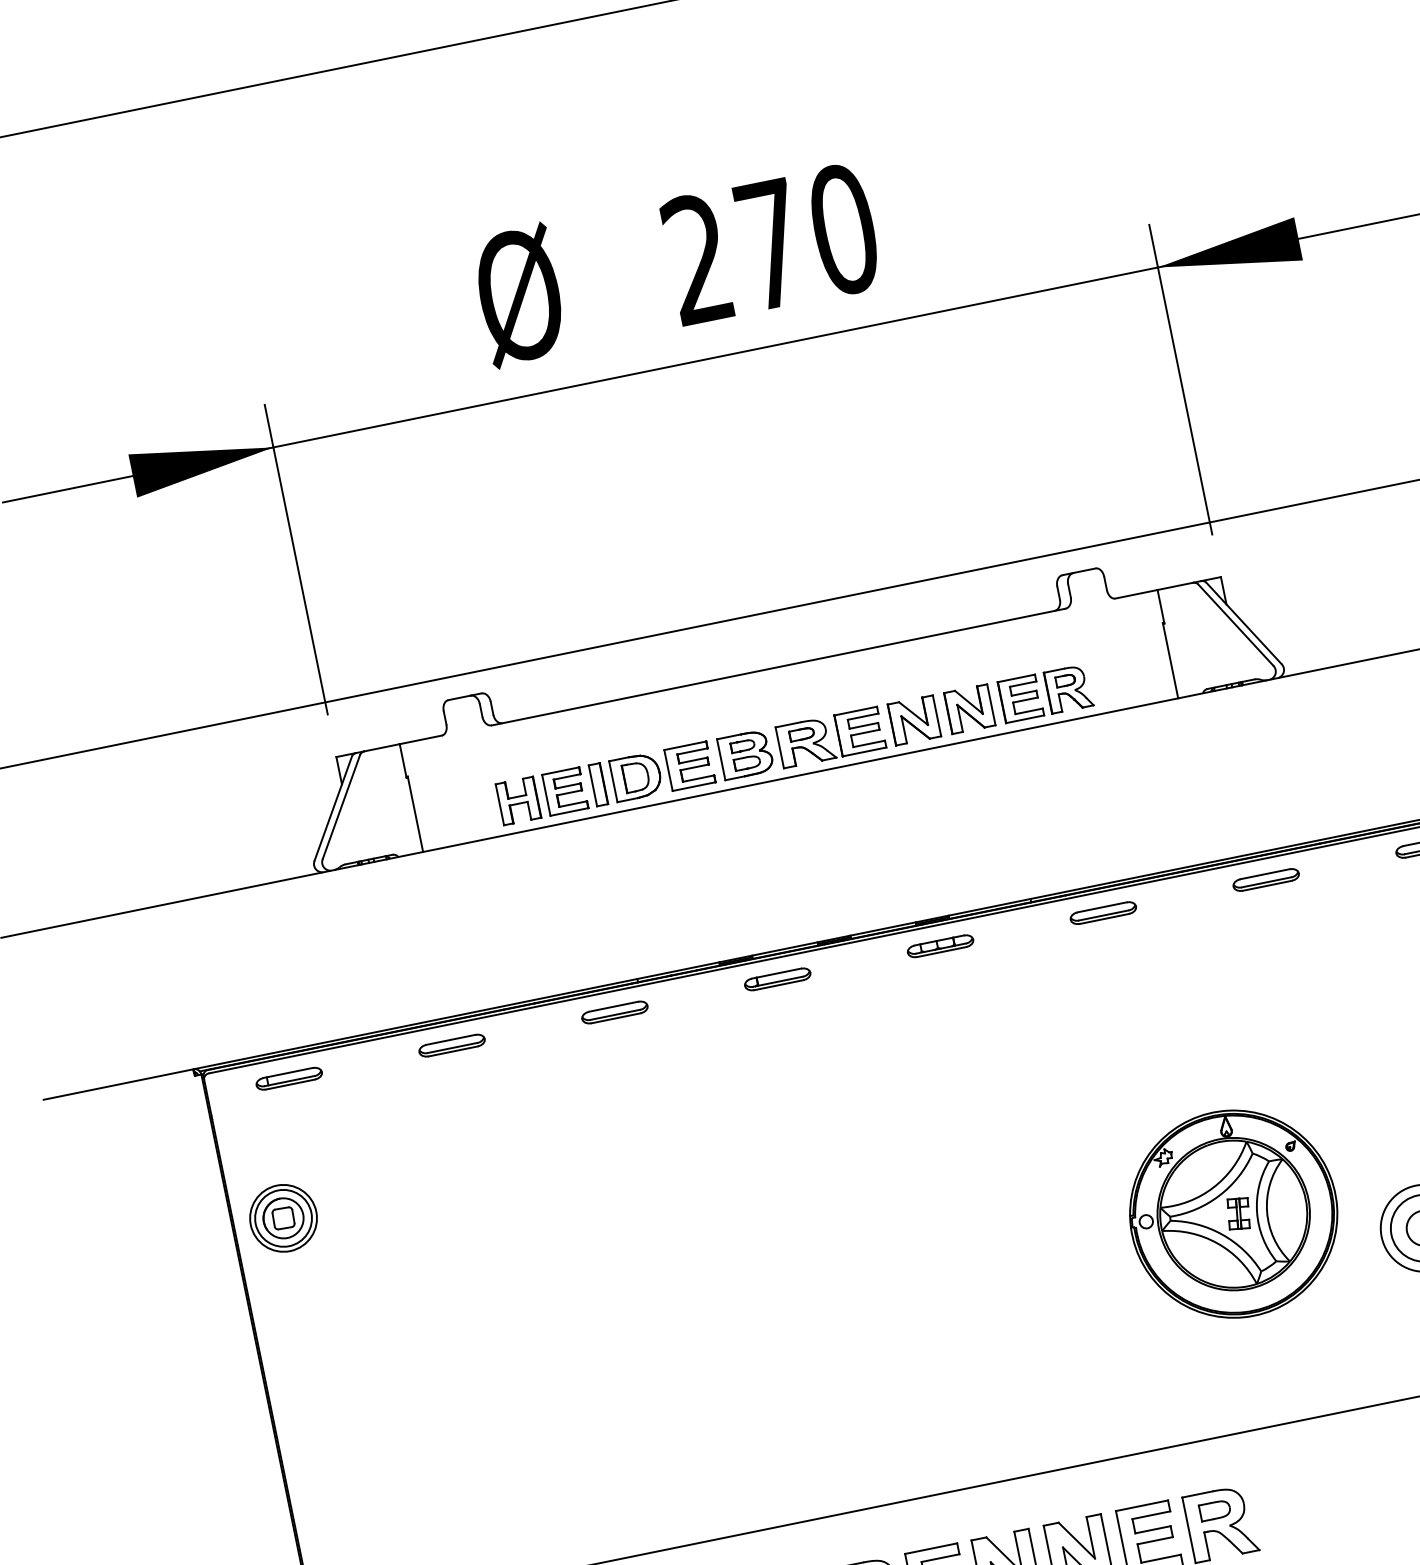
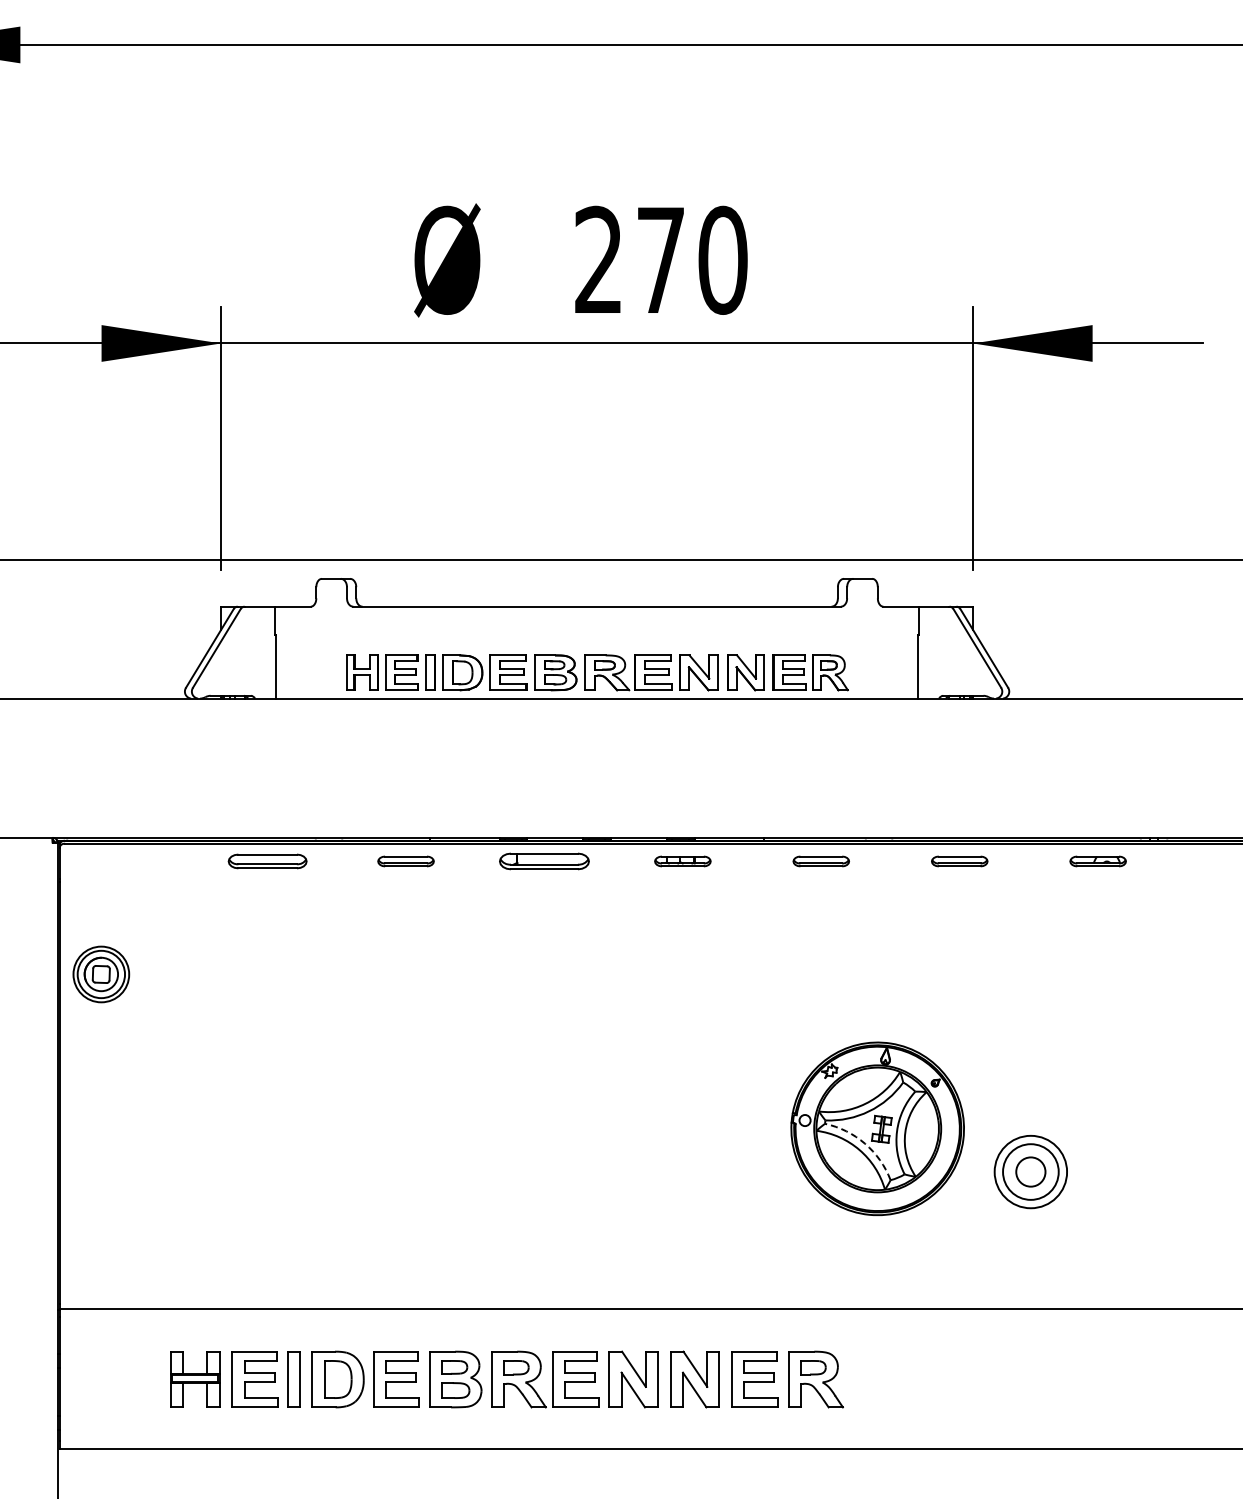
part: (777, 979) -> (544, 861), size x1.6
part: (451, 1045) -> (267, 861), size x1.4
part: (288, 1078) -> (128, 861), removed
arc: (1221, 1234) -> (864, 1143), solid -> dashed

